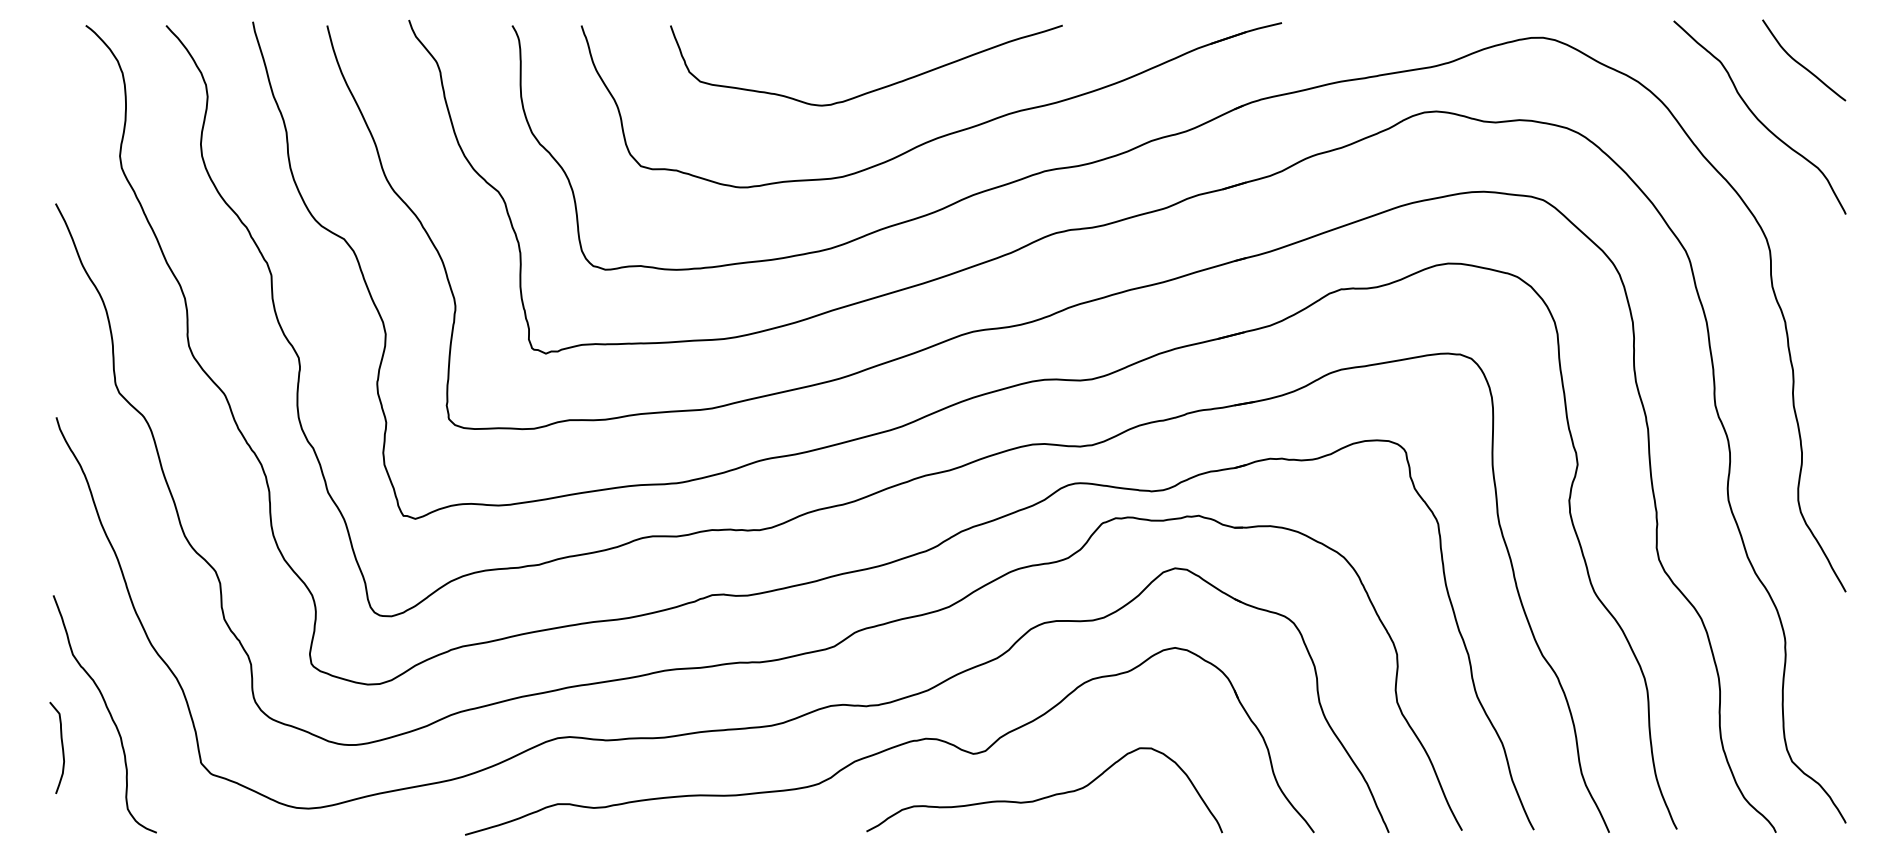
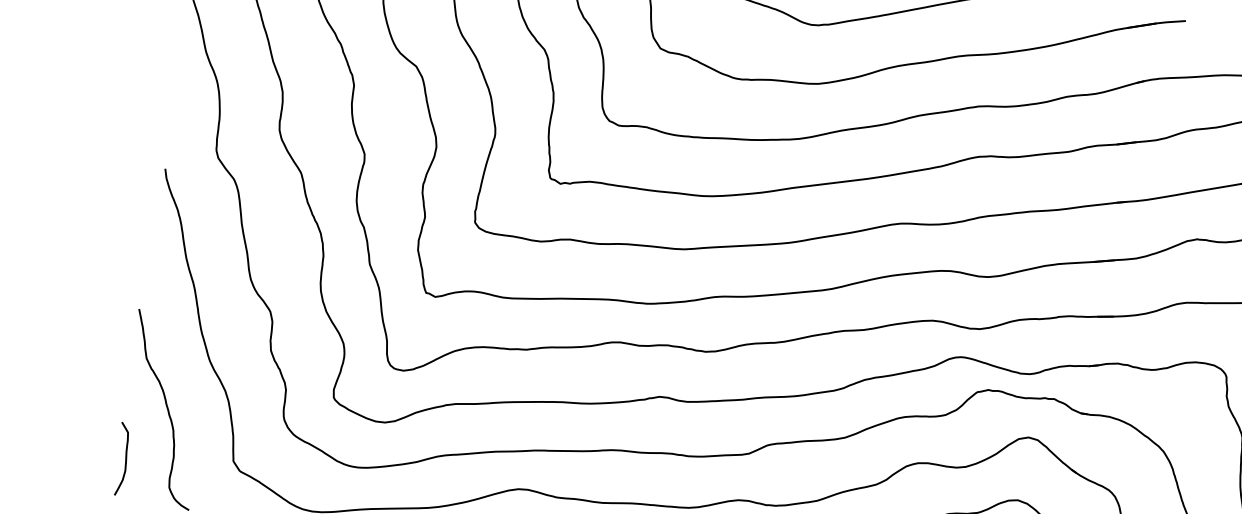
curve: (61, 747) -> (125, 459), moved

